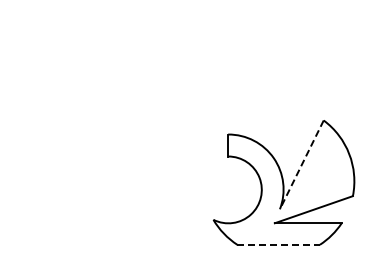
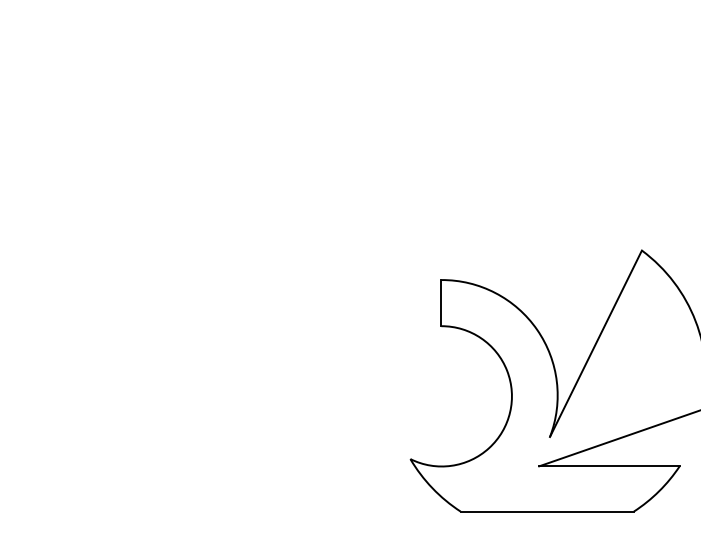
line: (301, 164) -> (595, 342), dashed -> solid
line: (279, 244) -> (549, 510), dashed -> solid

